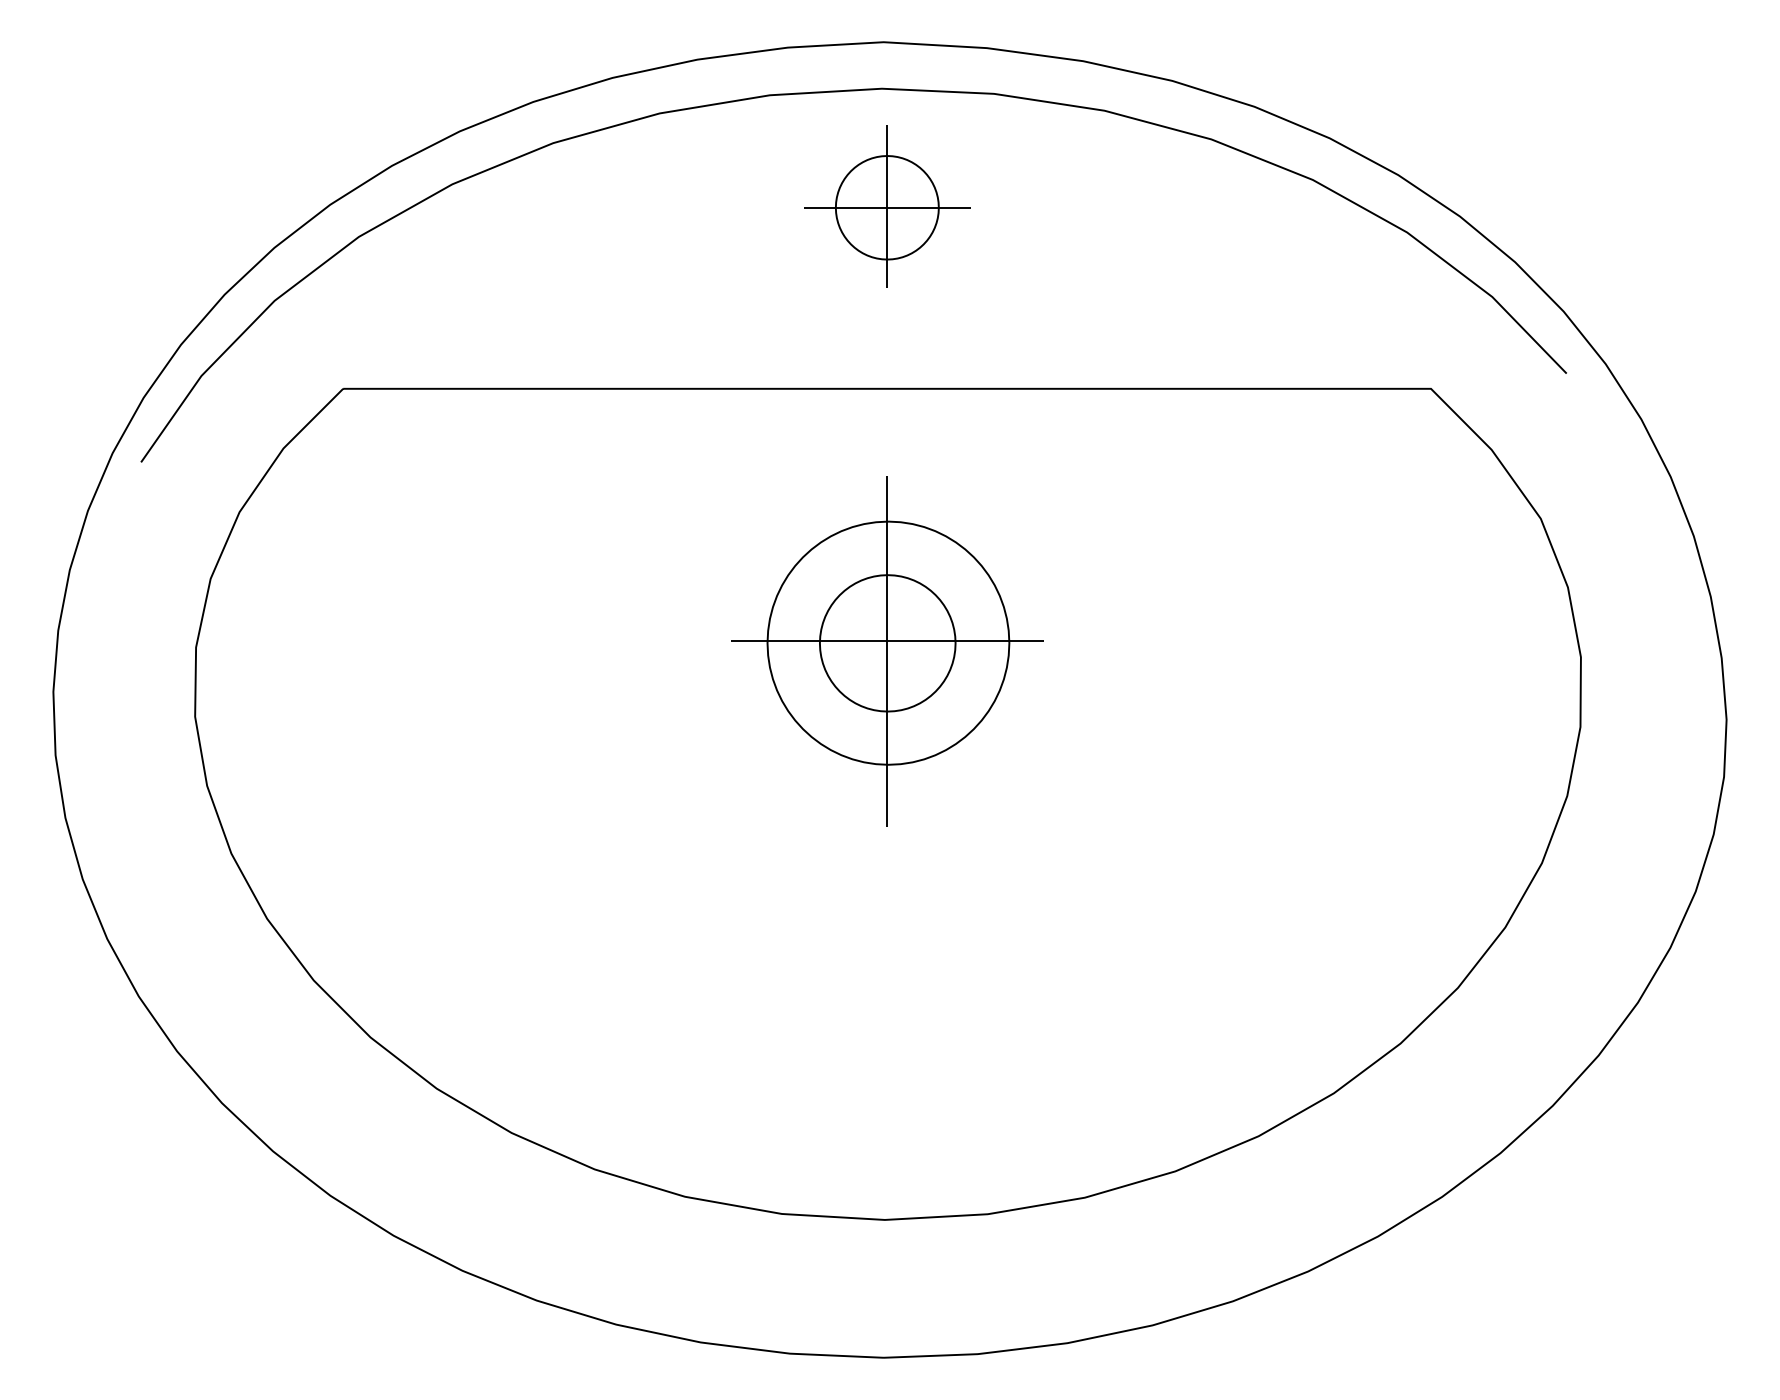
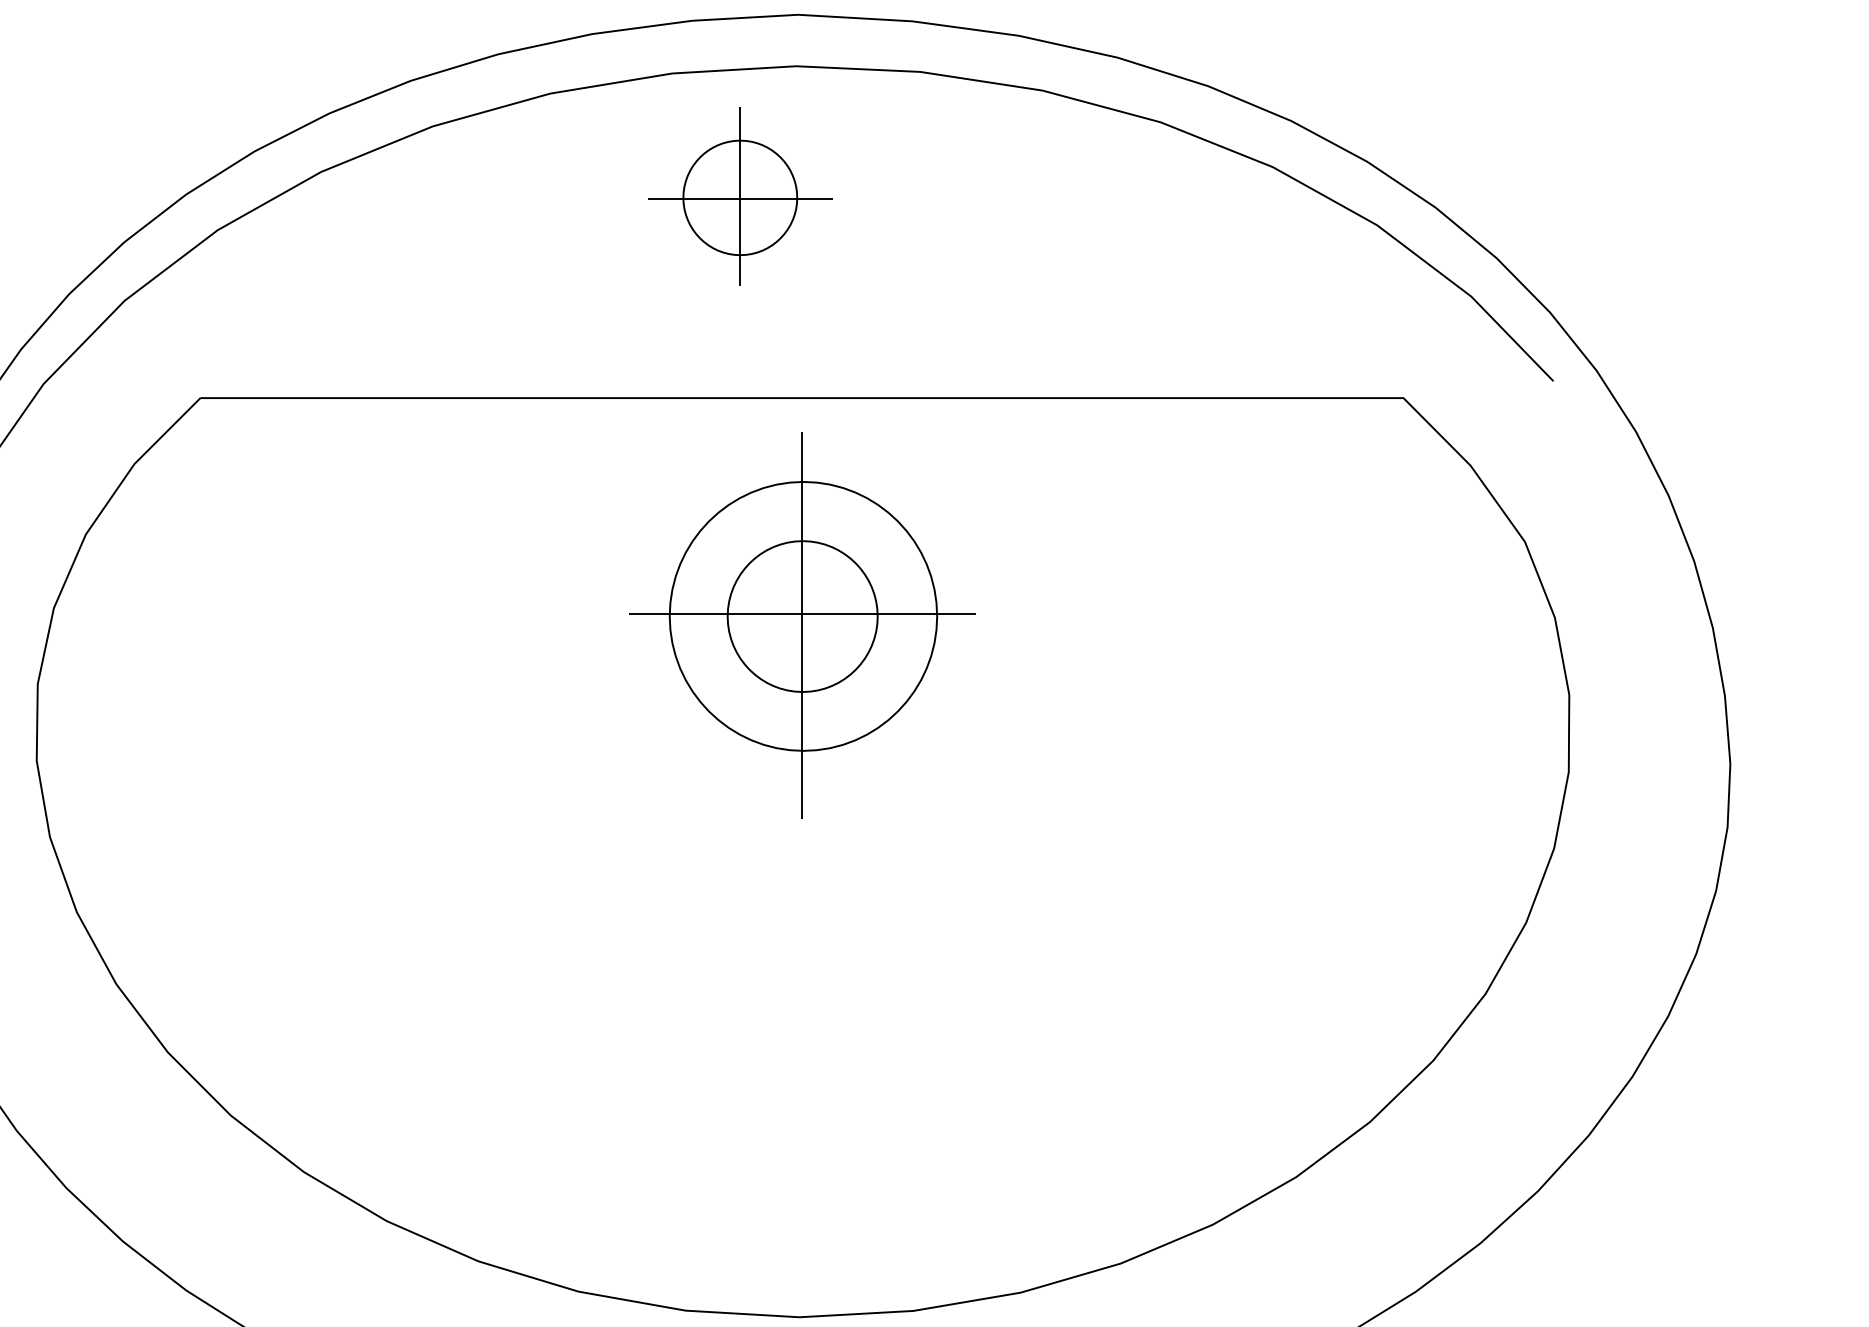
part: (887, 206) -> (740, 196), moved
part: (887, 651) -> (802, 625), moved

